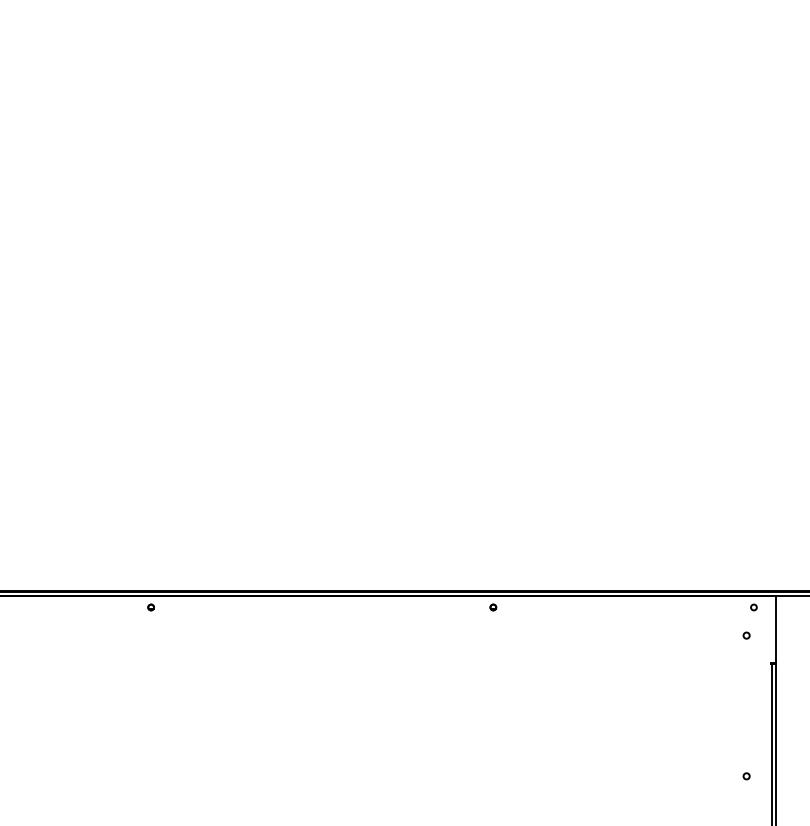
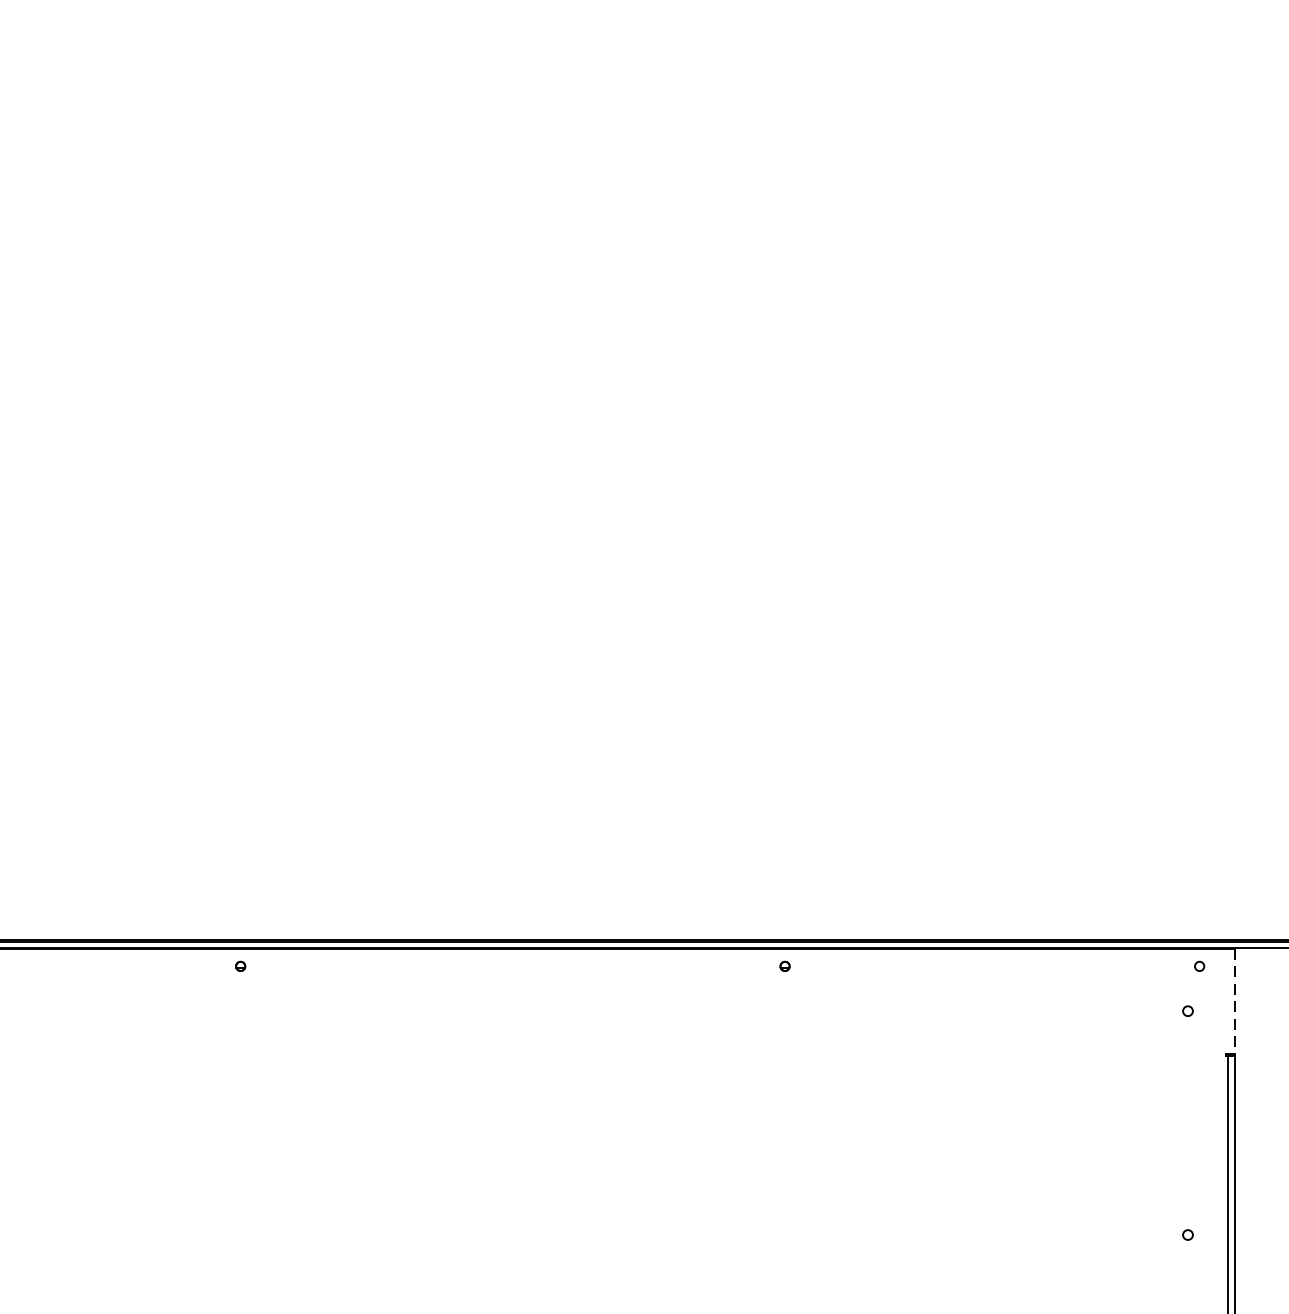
line: (776, 629) -> (1235, 1001), solid -> dashed

